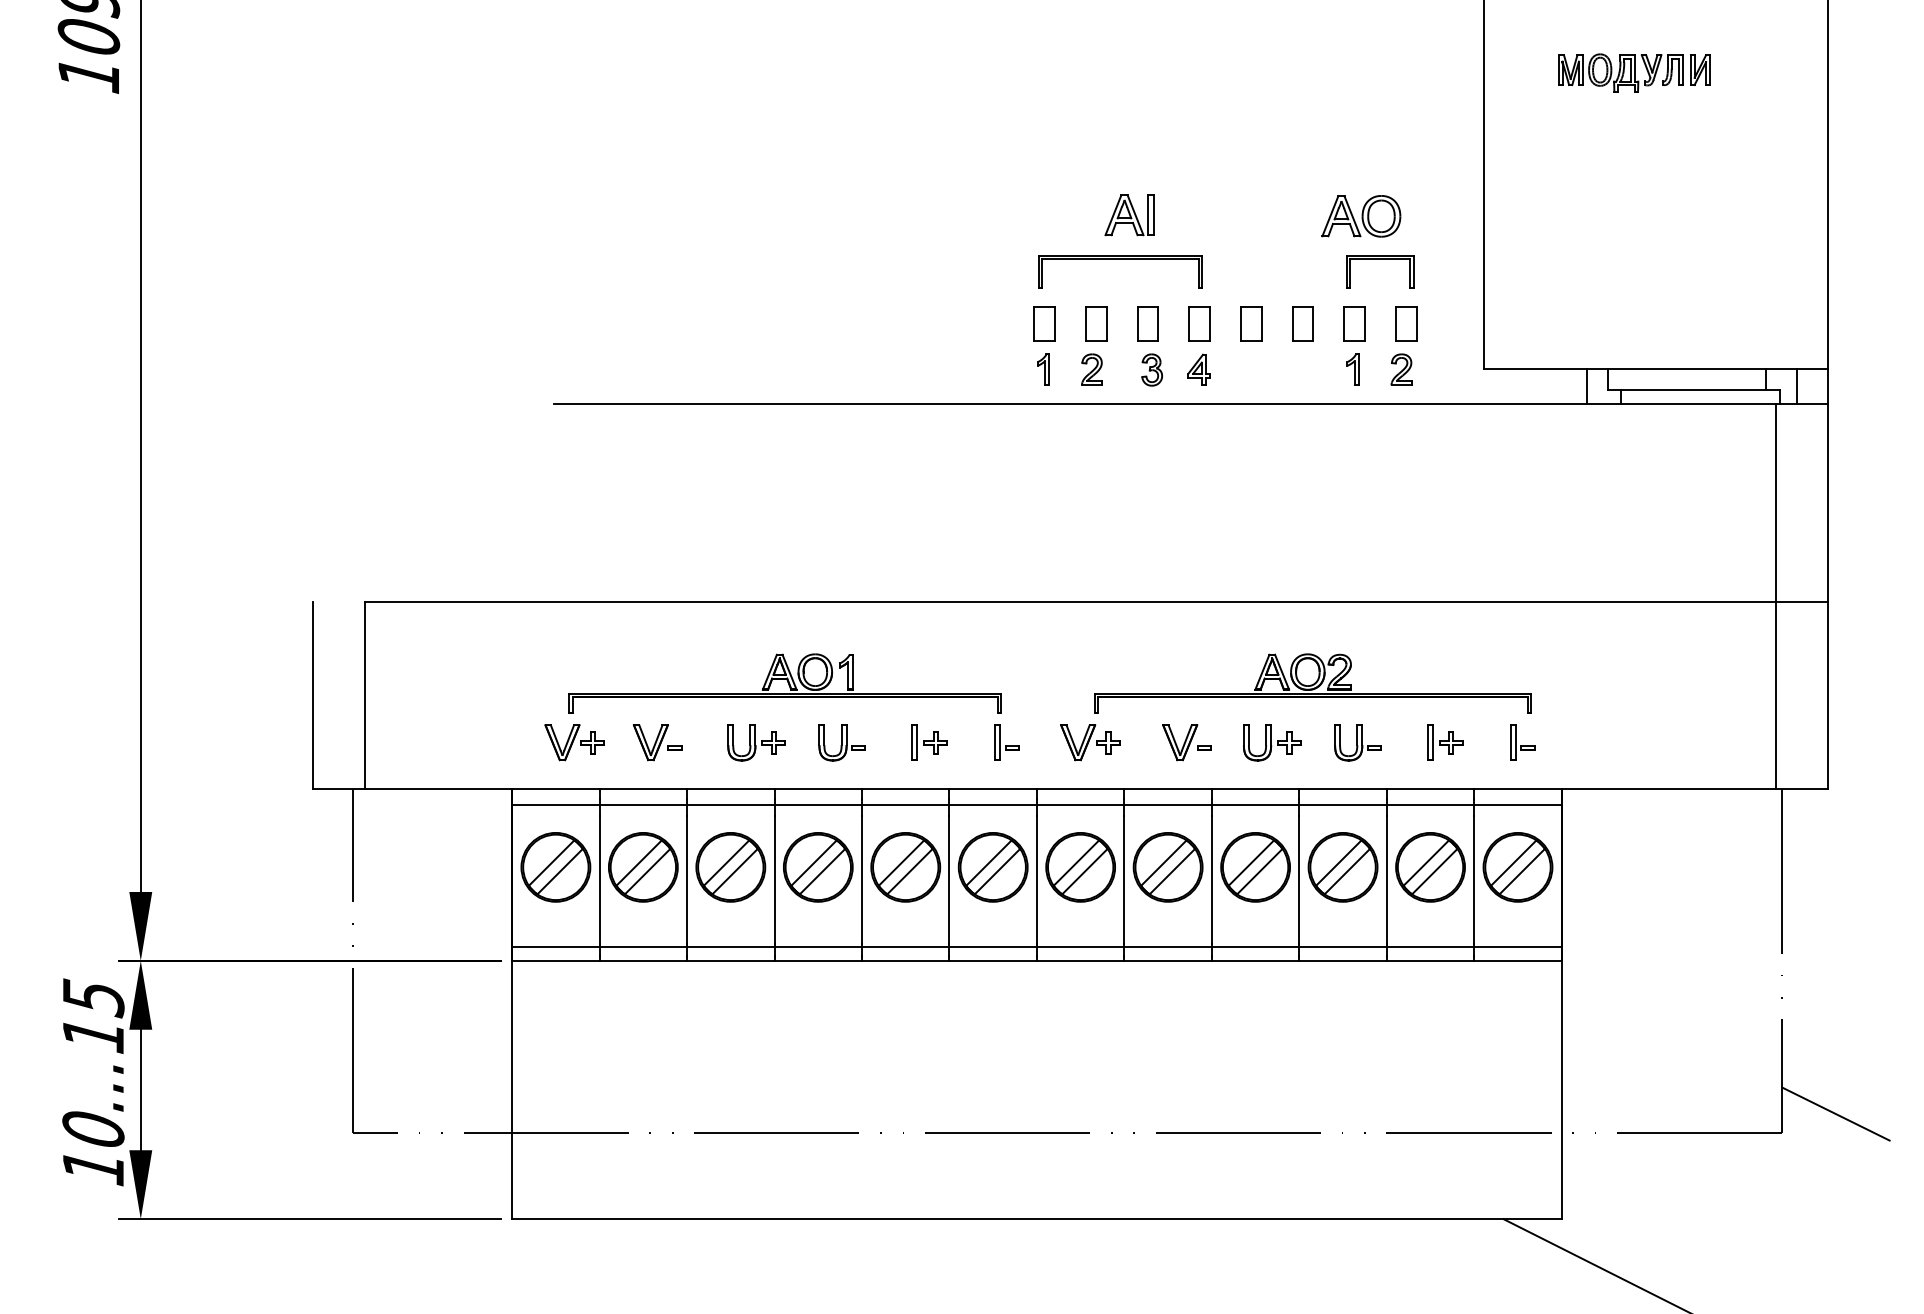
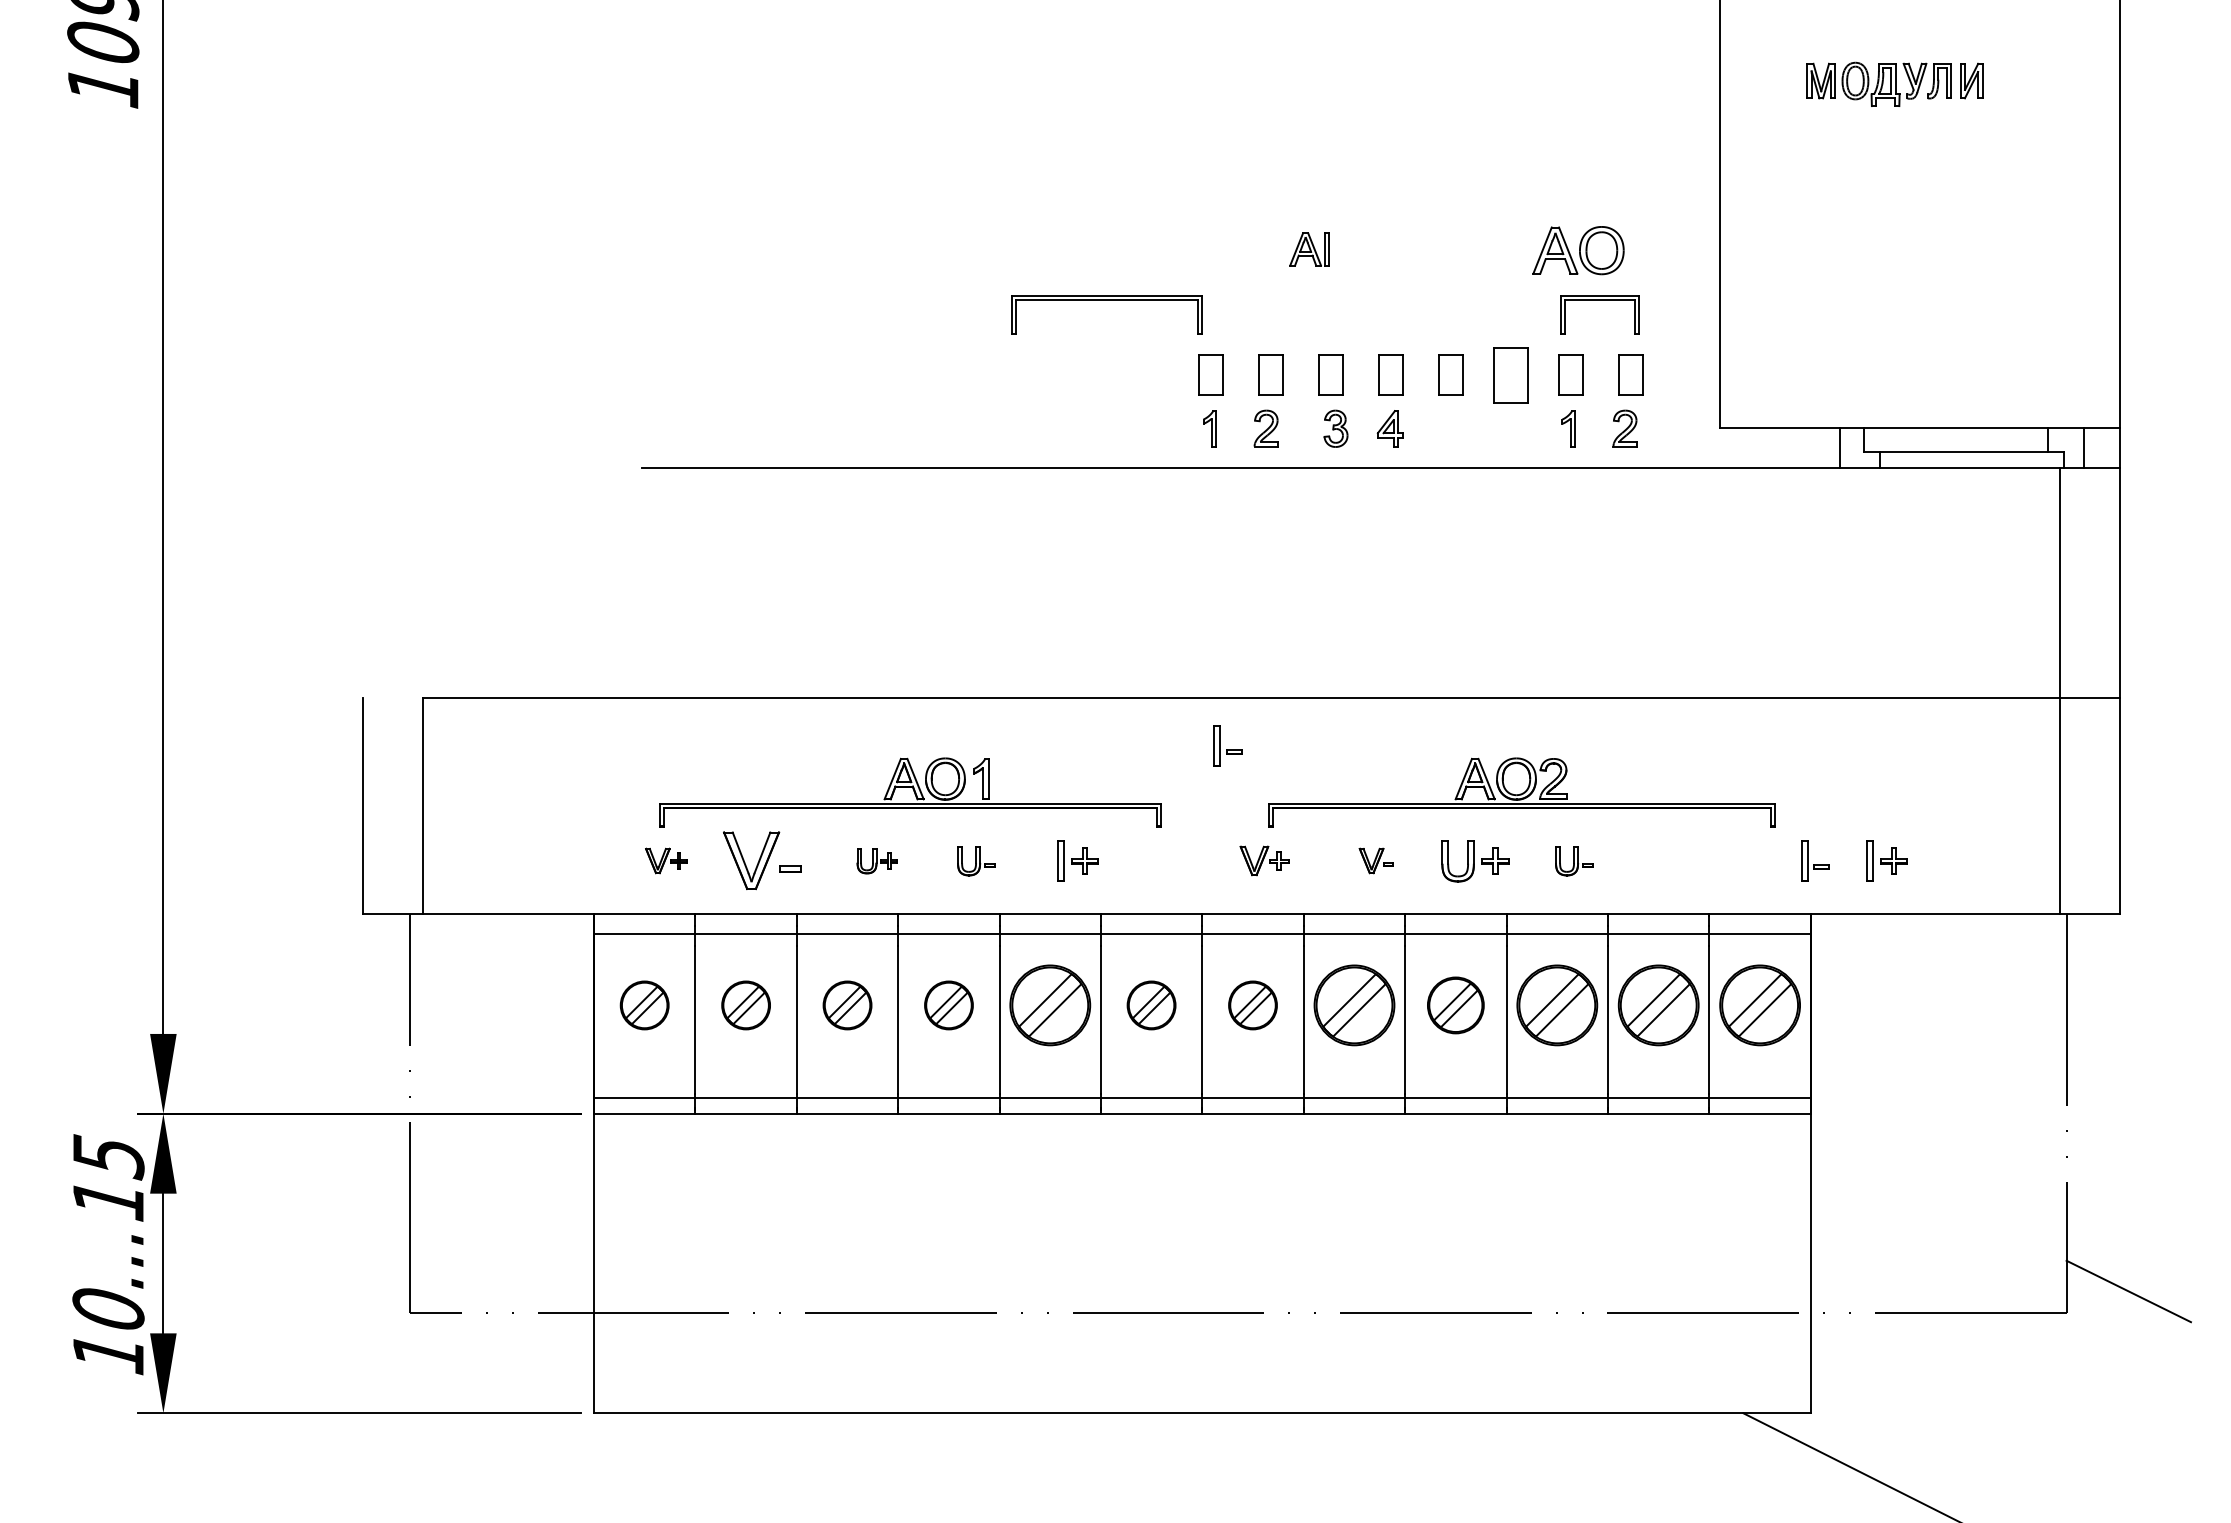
part: (1129, 215) -> (1309, 249), size x0.7
part: (1120, 259) -> (1106, 300), moved
part: (1302, 323) -> (1510, 374), size x1.4
part: (574, 742) -> (666, 860), size x0.6
part: (657, 742) -> (762, 860), size x1.4
part: (756, 742) -> (877, 860), size x0.6
part: (841, 742) -> (975, 860), size x0.7
part: (1006, 742) -> (1227, 745), moved
part: (1090, 742) -> (1264, 860), size x0.7
part: (1186, 742) -> (1375, 860), size x0.6
part: (1357, 742) -> (1574, 860), size x0.7
part: (1445, 742) -> (1887, 860), moved
part: (1522, 742) -> (1815, 860), moved
part: (555, 867) -> (644, 1005), size x0.6
part: (643, 867) -> (746, 1005), size x0.6
part: (730, 867) -> (847, 1005), size x0.6
part: (818, 867) -> (949, 1005), size x0.6
part: (992, 867) -> (1150, 1005), size x0.6
part: (1080, 867) -> (1252, 1005), size x0.6
part: (1255, 867) -> (1455, 1005), size x0.7

